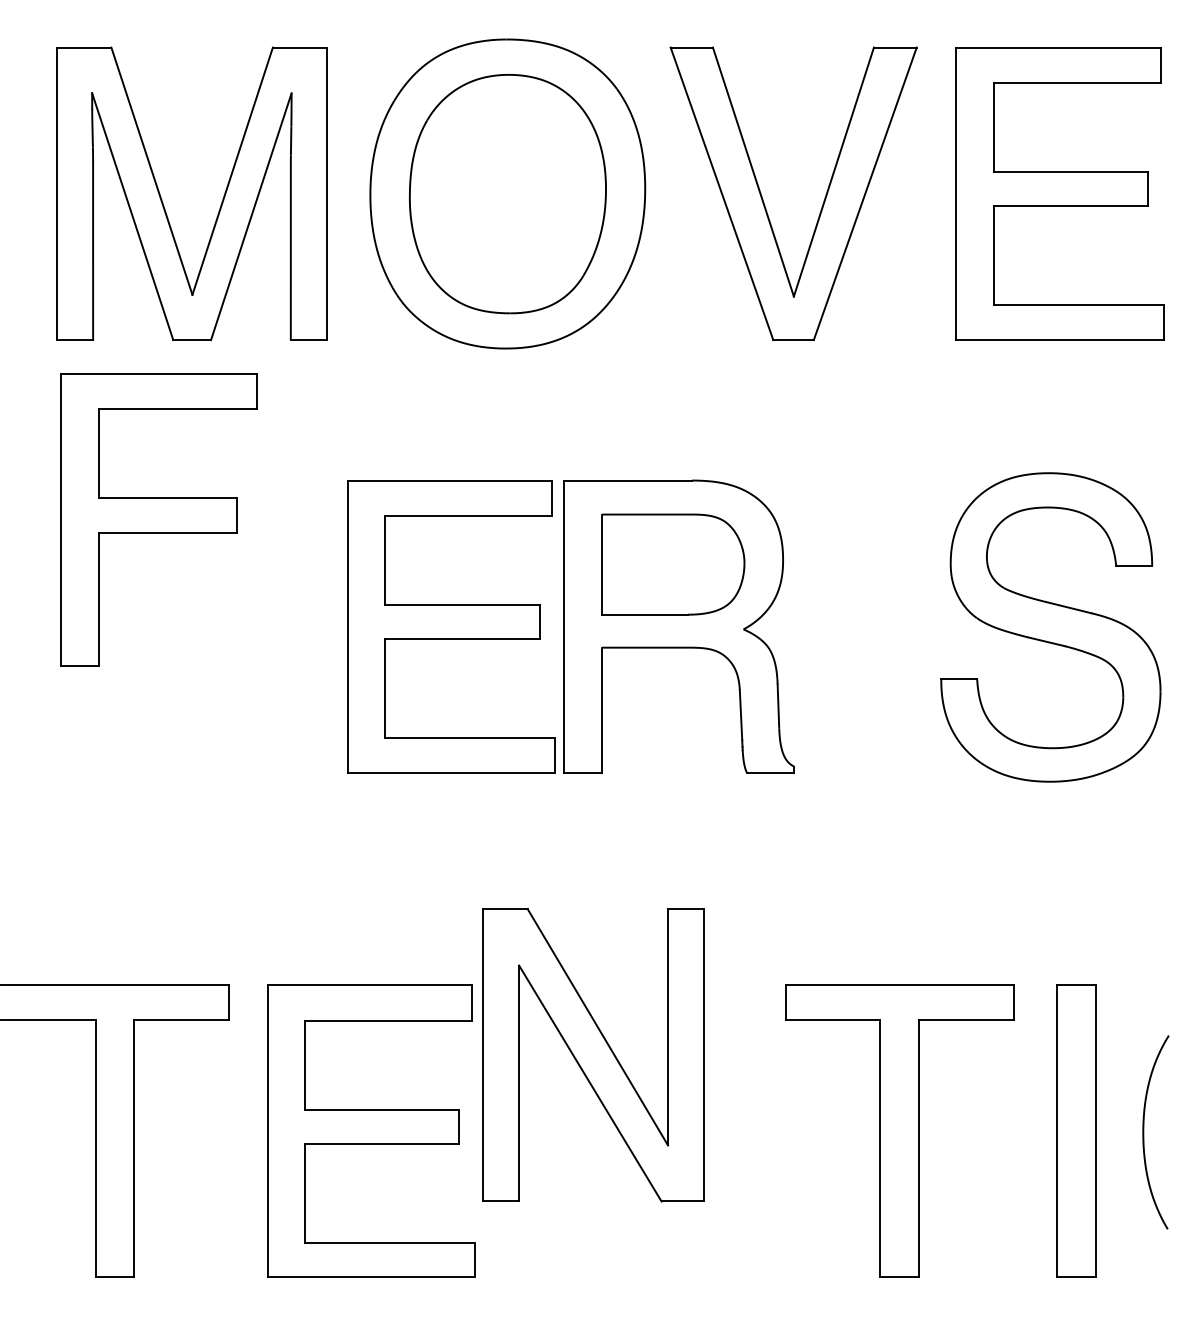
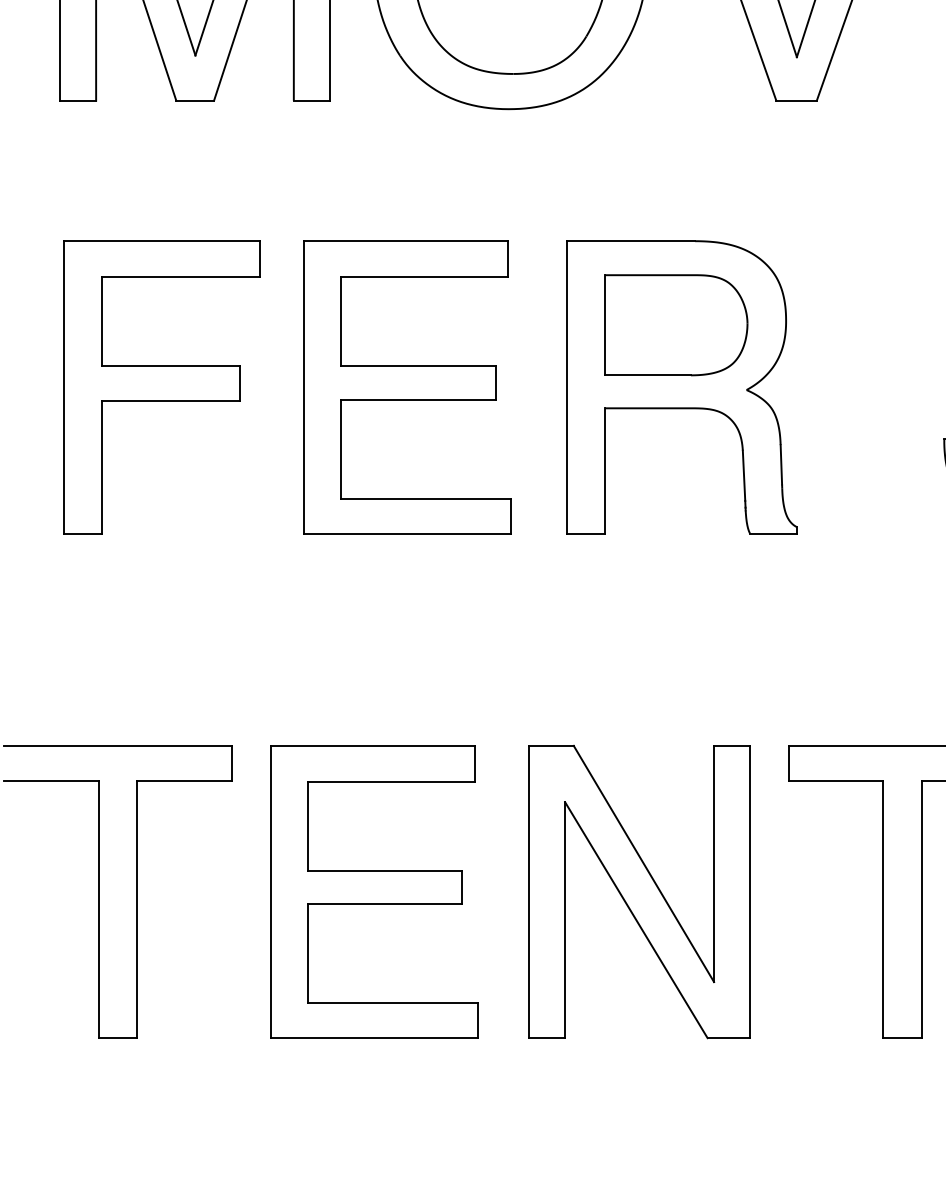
part: (158, 519) -> (161, 387), moved
part: (451, 626) -> (407, 387), moved
part: (593, 1055) -> (639, 892), moved

